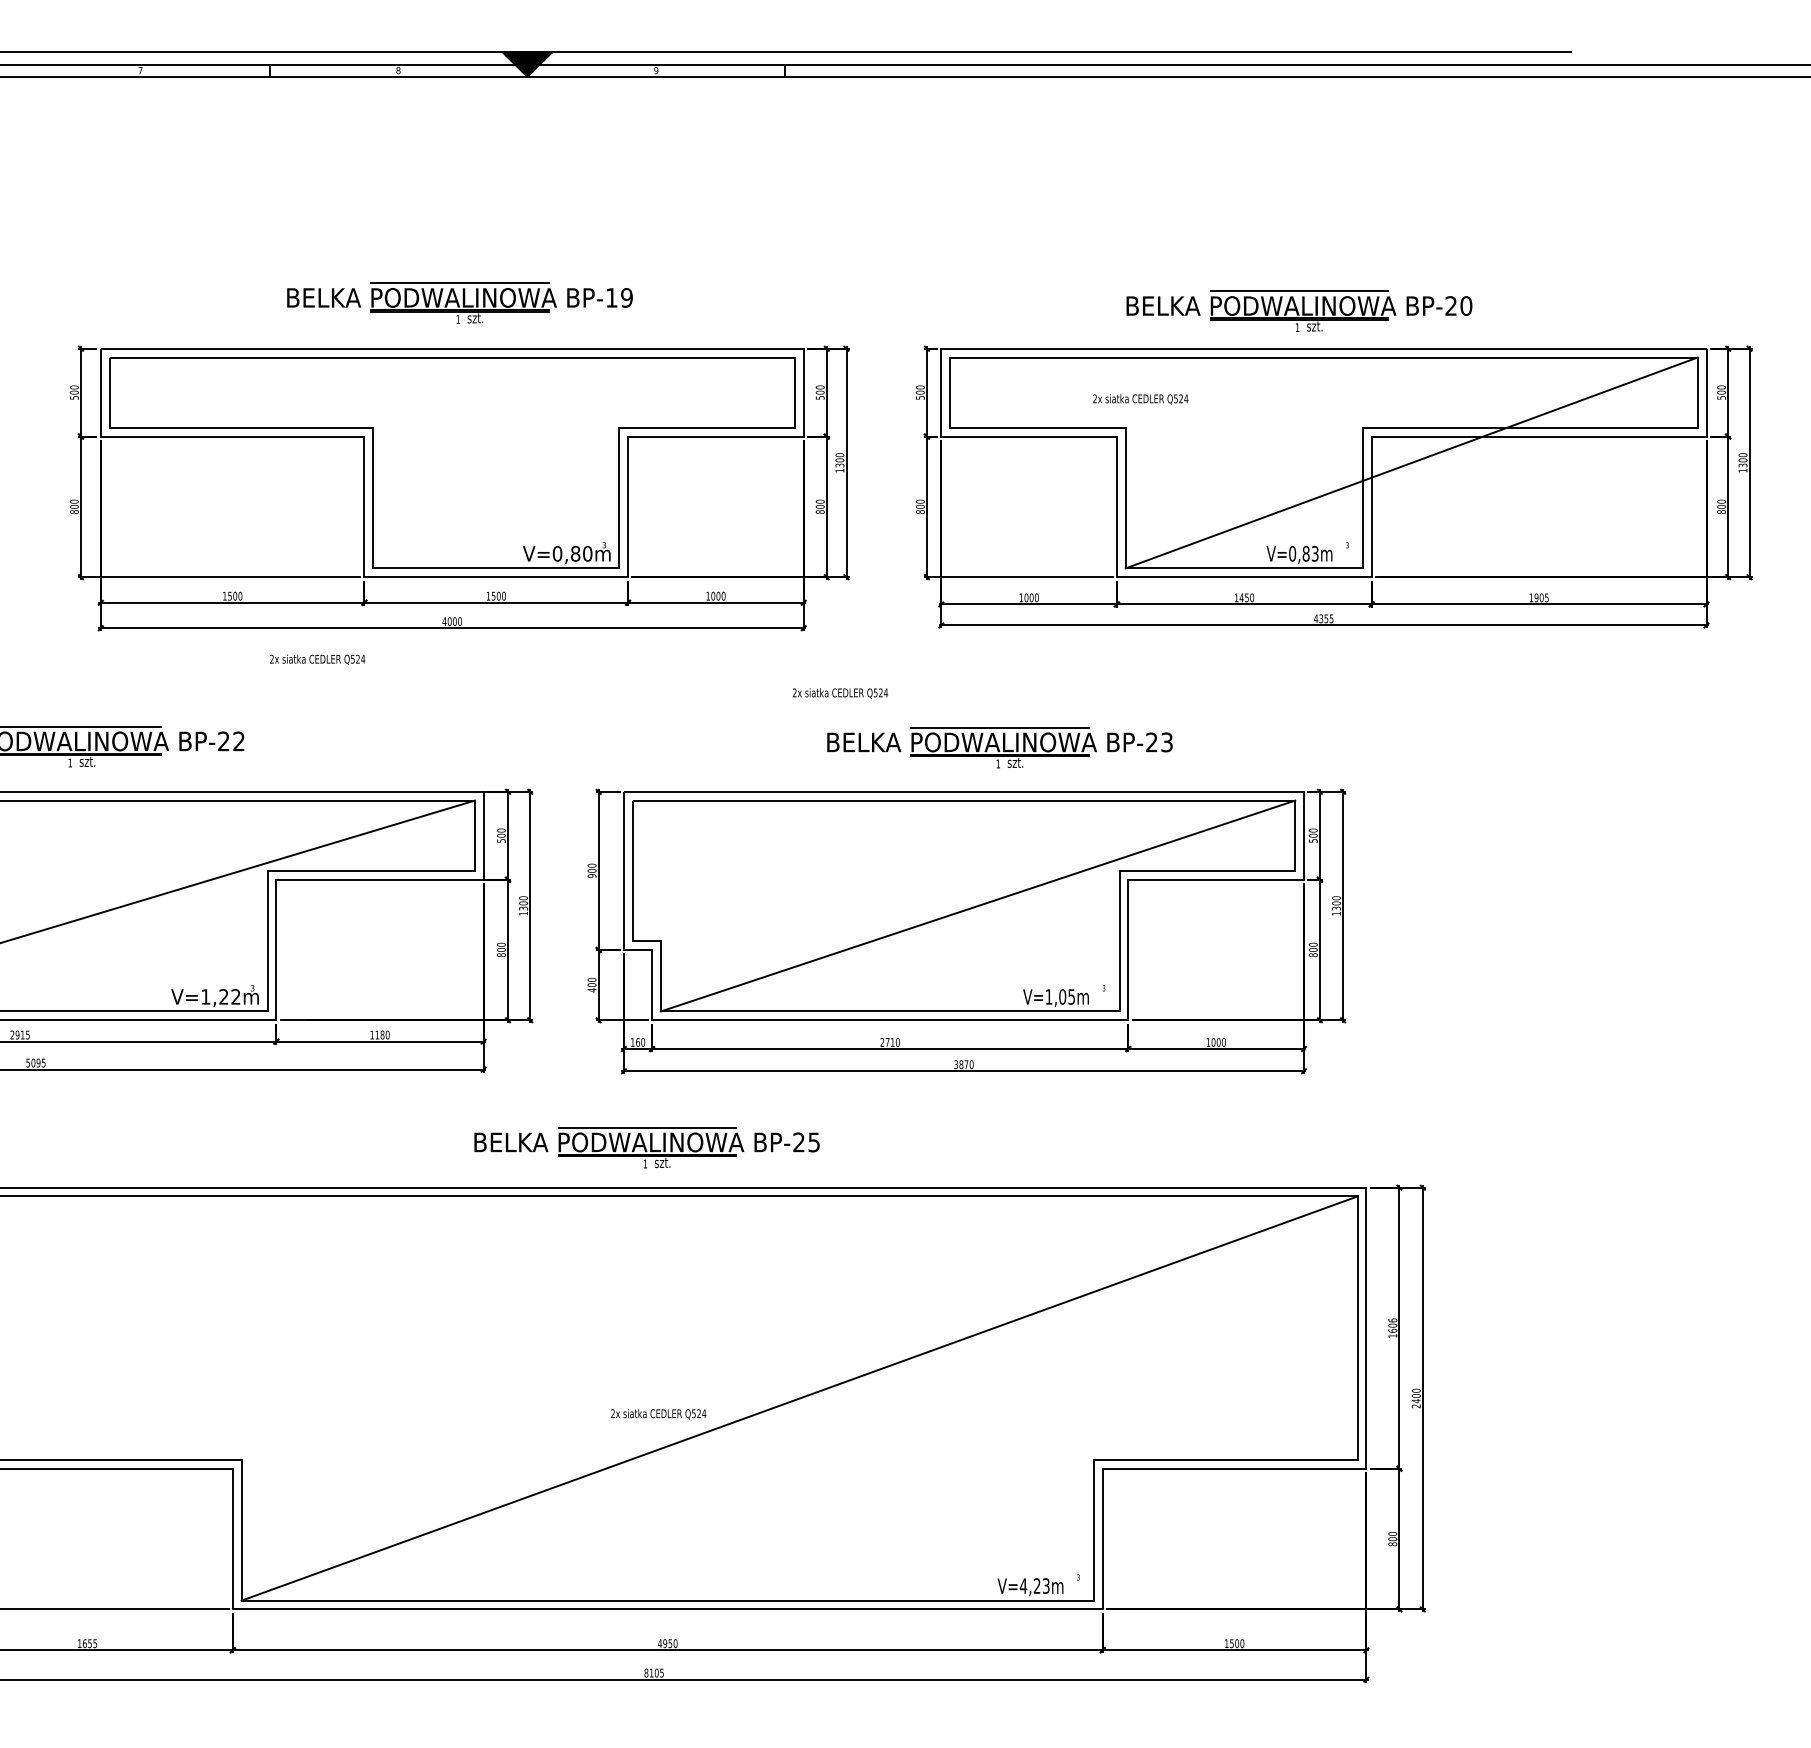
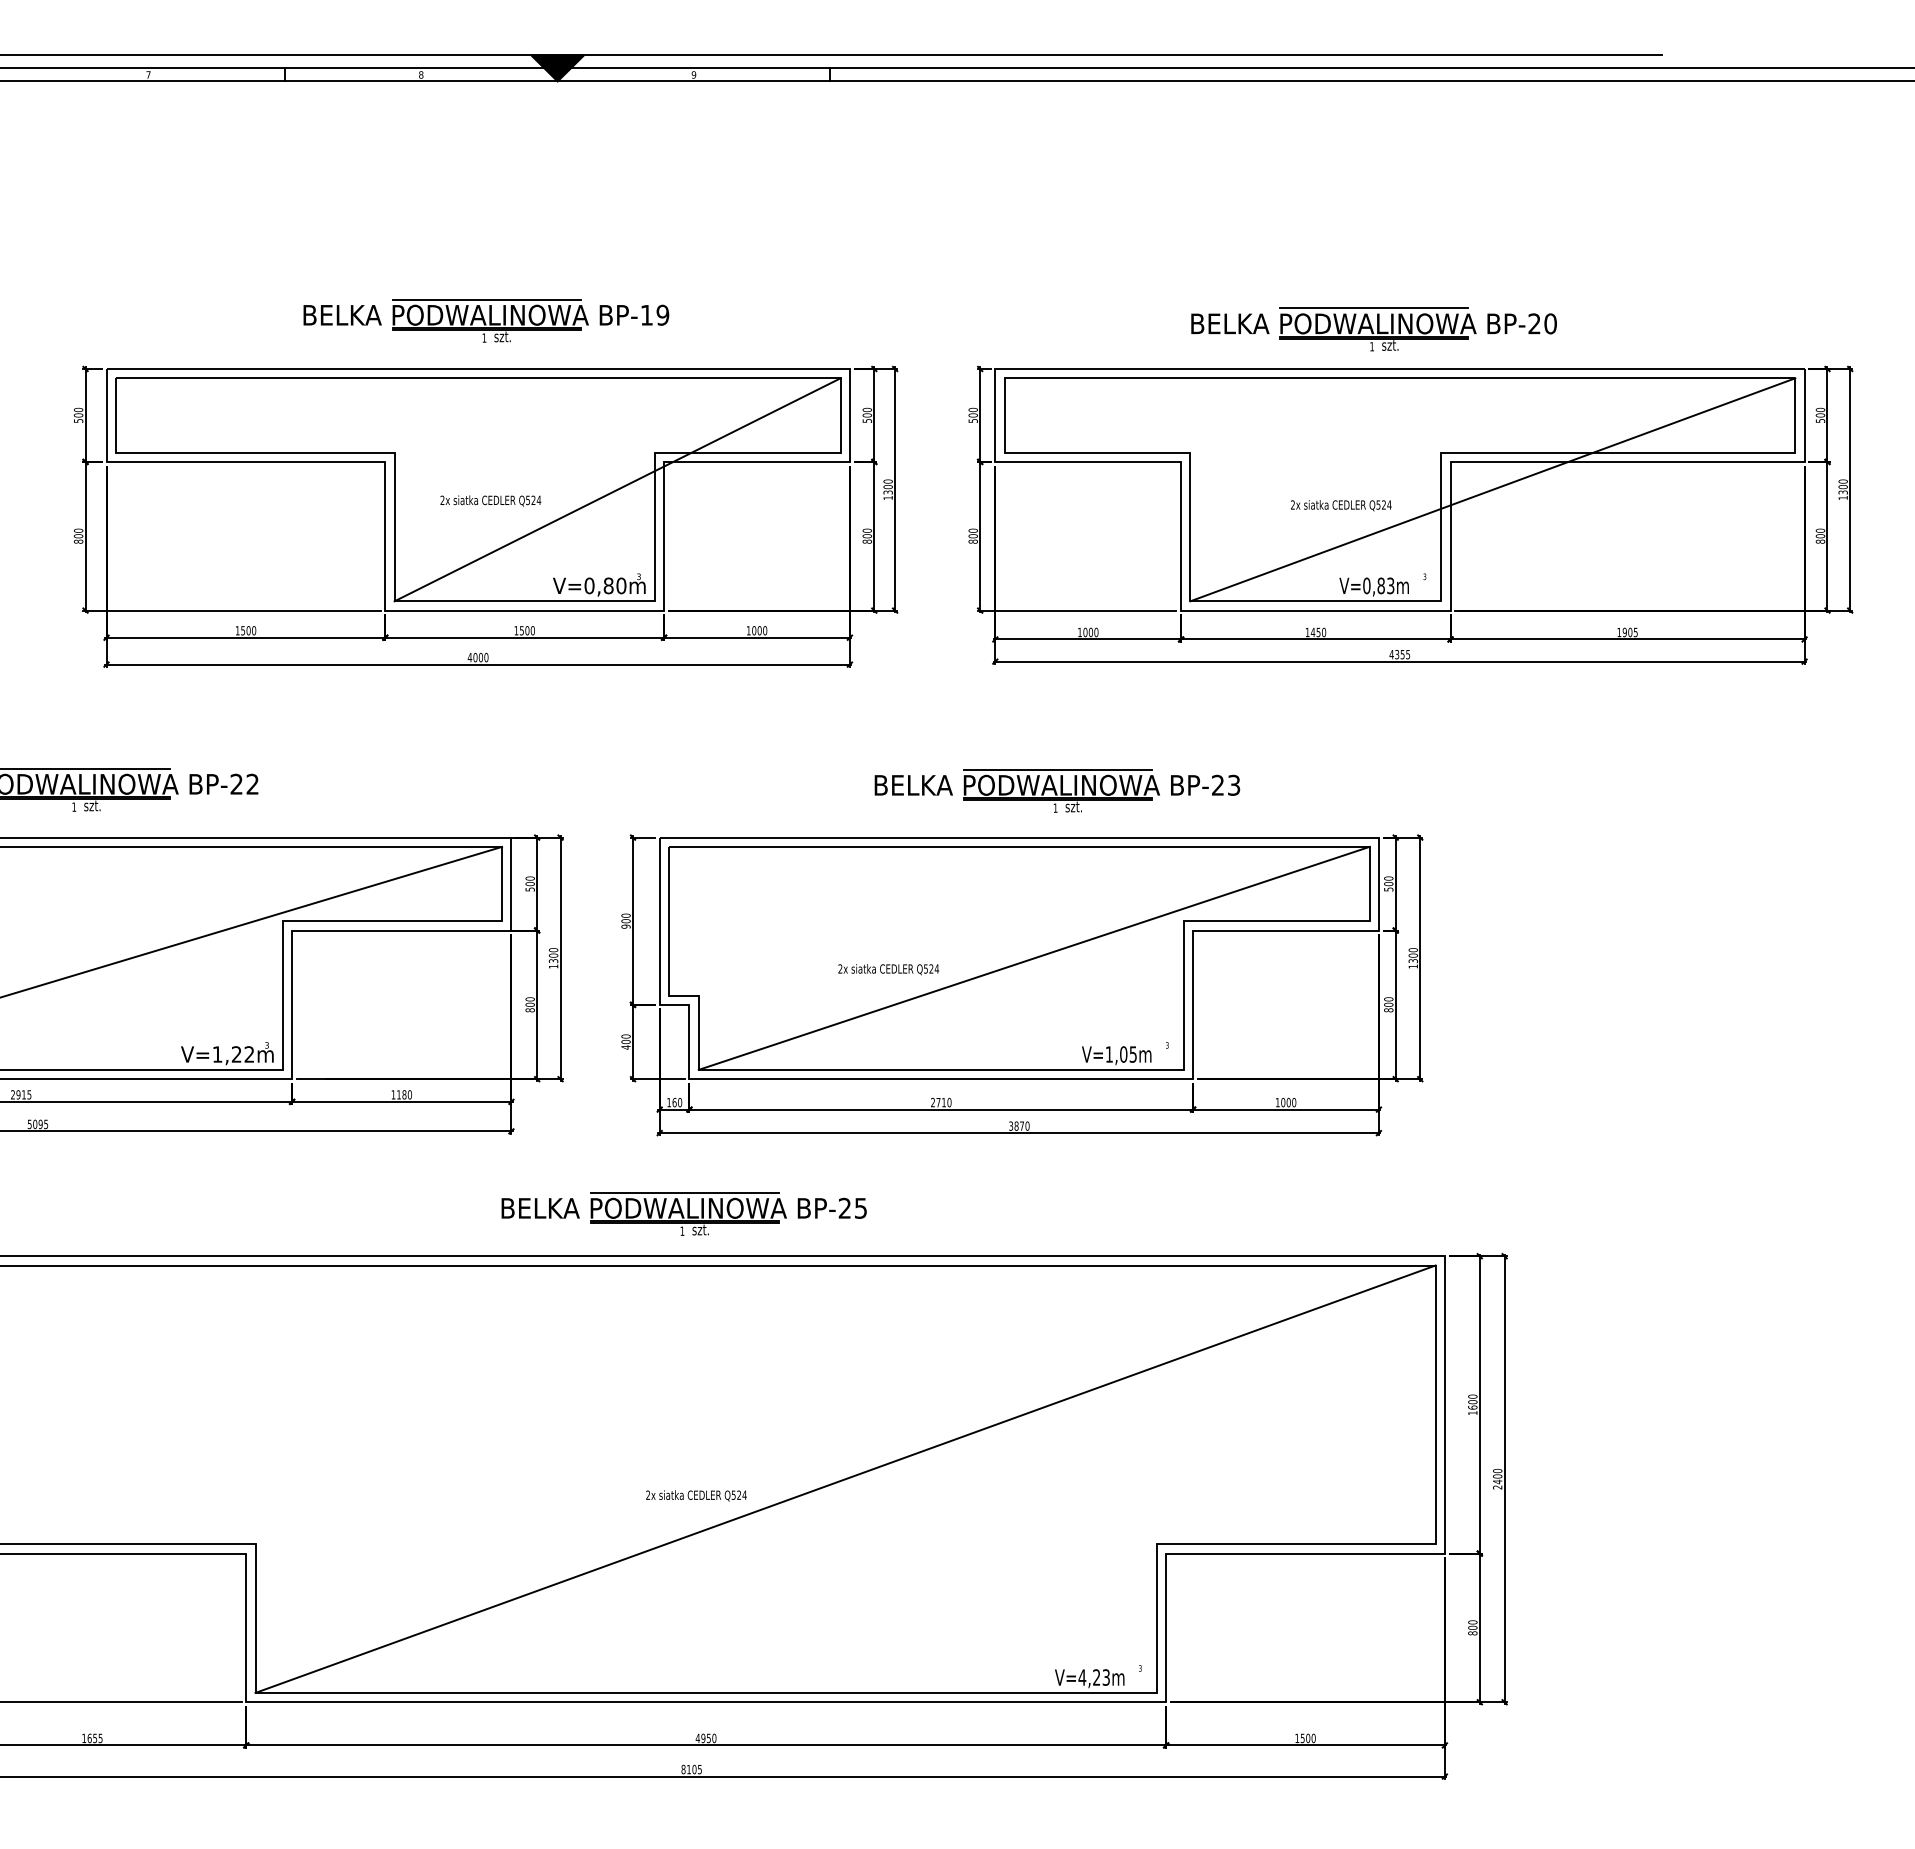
text: (1140, 399) -> (1341, 505), moved
line: (583, 462) -> (617, 489), added
text: (317, 659) -> (490, 500), moved
text: (840, 693) -> (888, 969), moved
text: (1392, 1320) -> (1472, 1396), 1606 -> 1600

